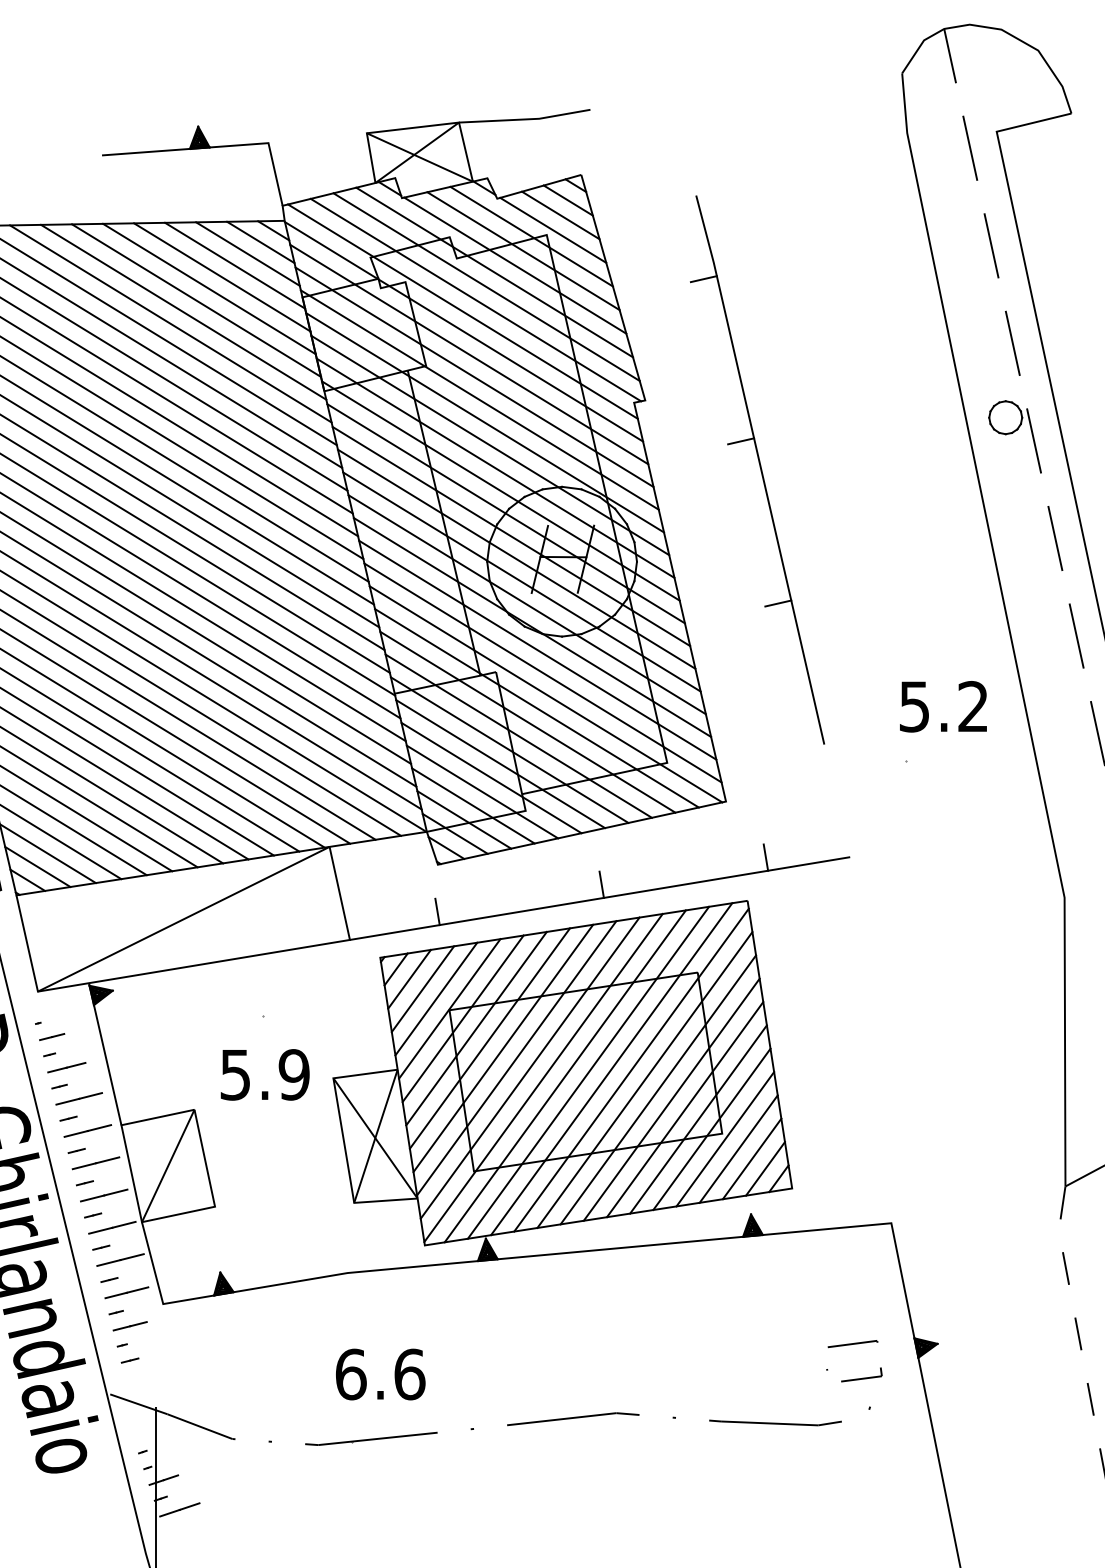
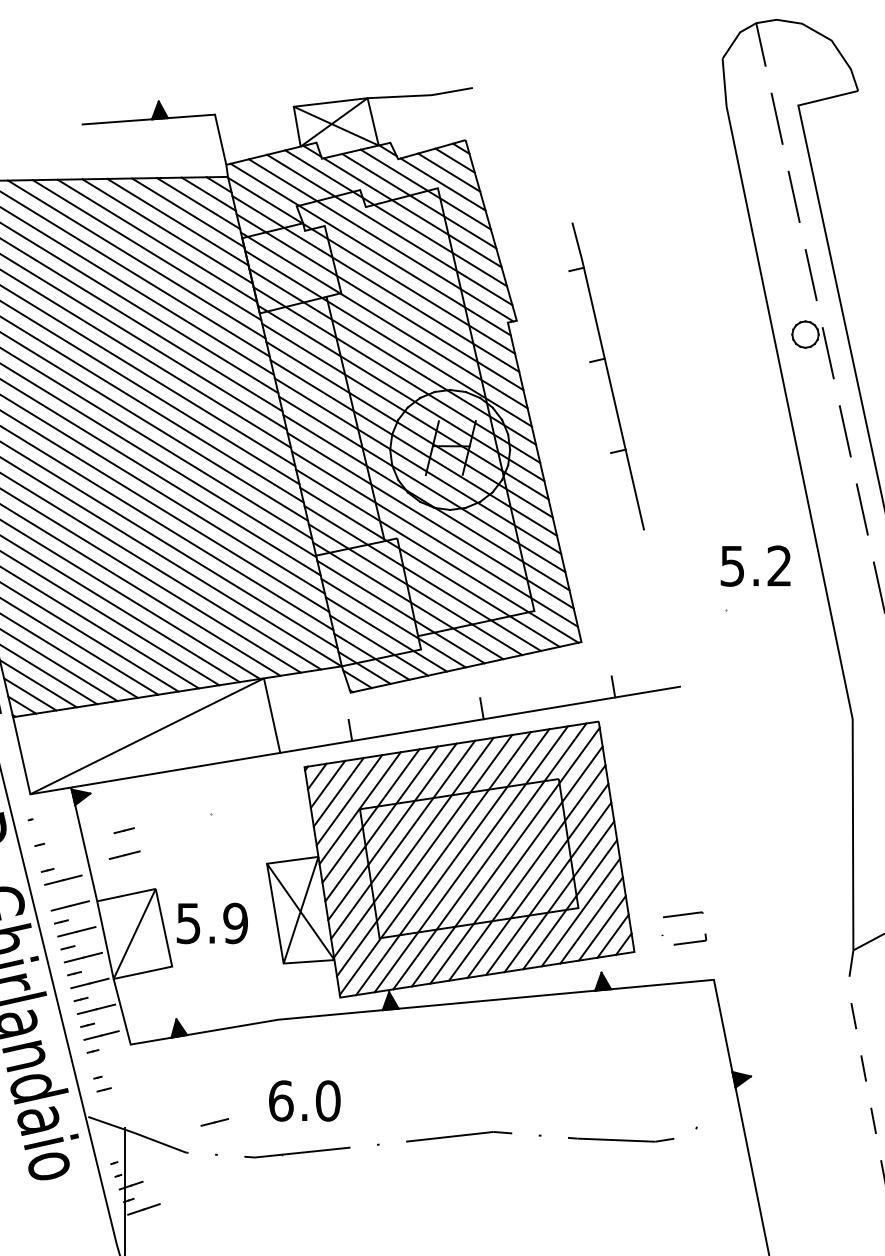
part: (757, 469) -> (606, 376), size x0.7
line: (52, 1037) -> (124, 831), moved
line: (66, 1067) -> (124, 855), moved
text: (264, 1074) -> (211, 923), moved
line: (68, 1118) -> (54, 895), removed
line: (129, 1326) -> (214, 1122), moved
part: (851, 1345) -> (681, 915), moved
text: (409, 1374) -> (327, 1100), 6.6 -> 6.0

